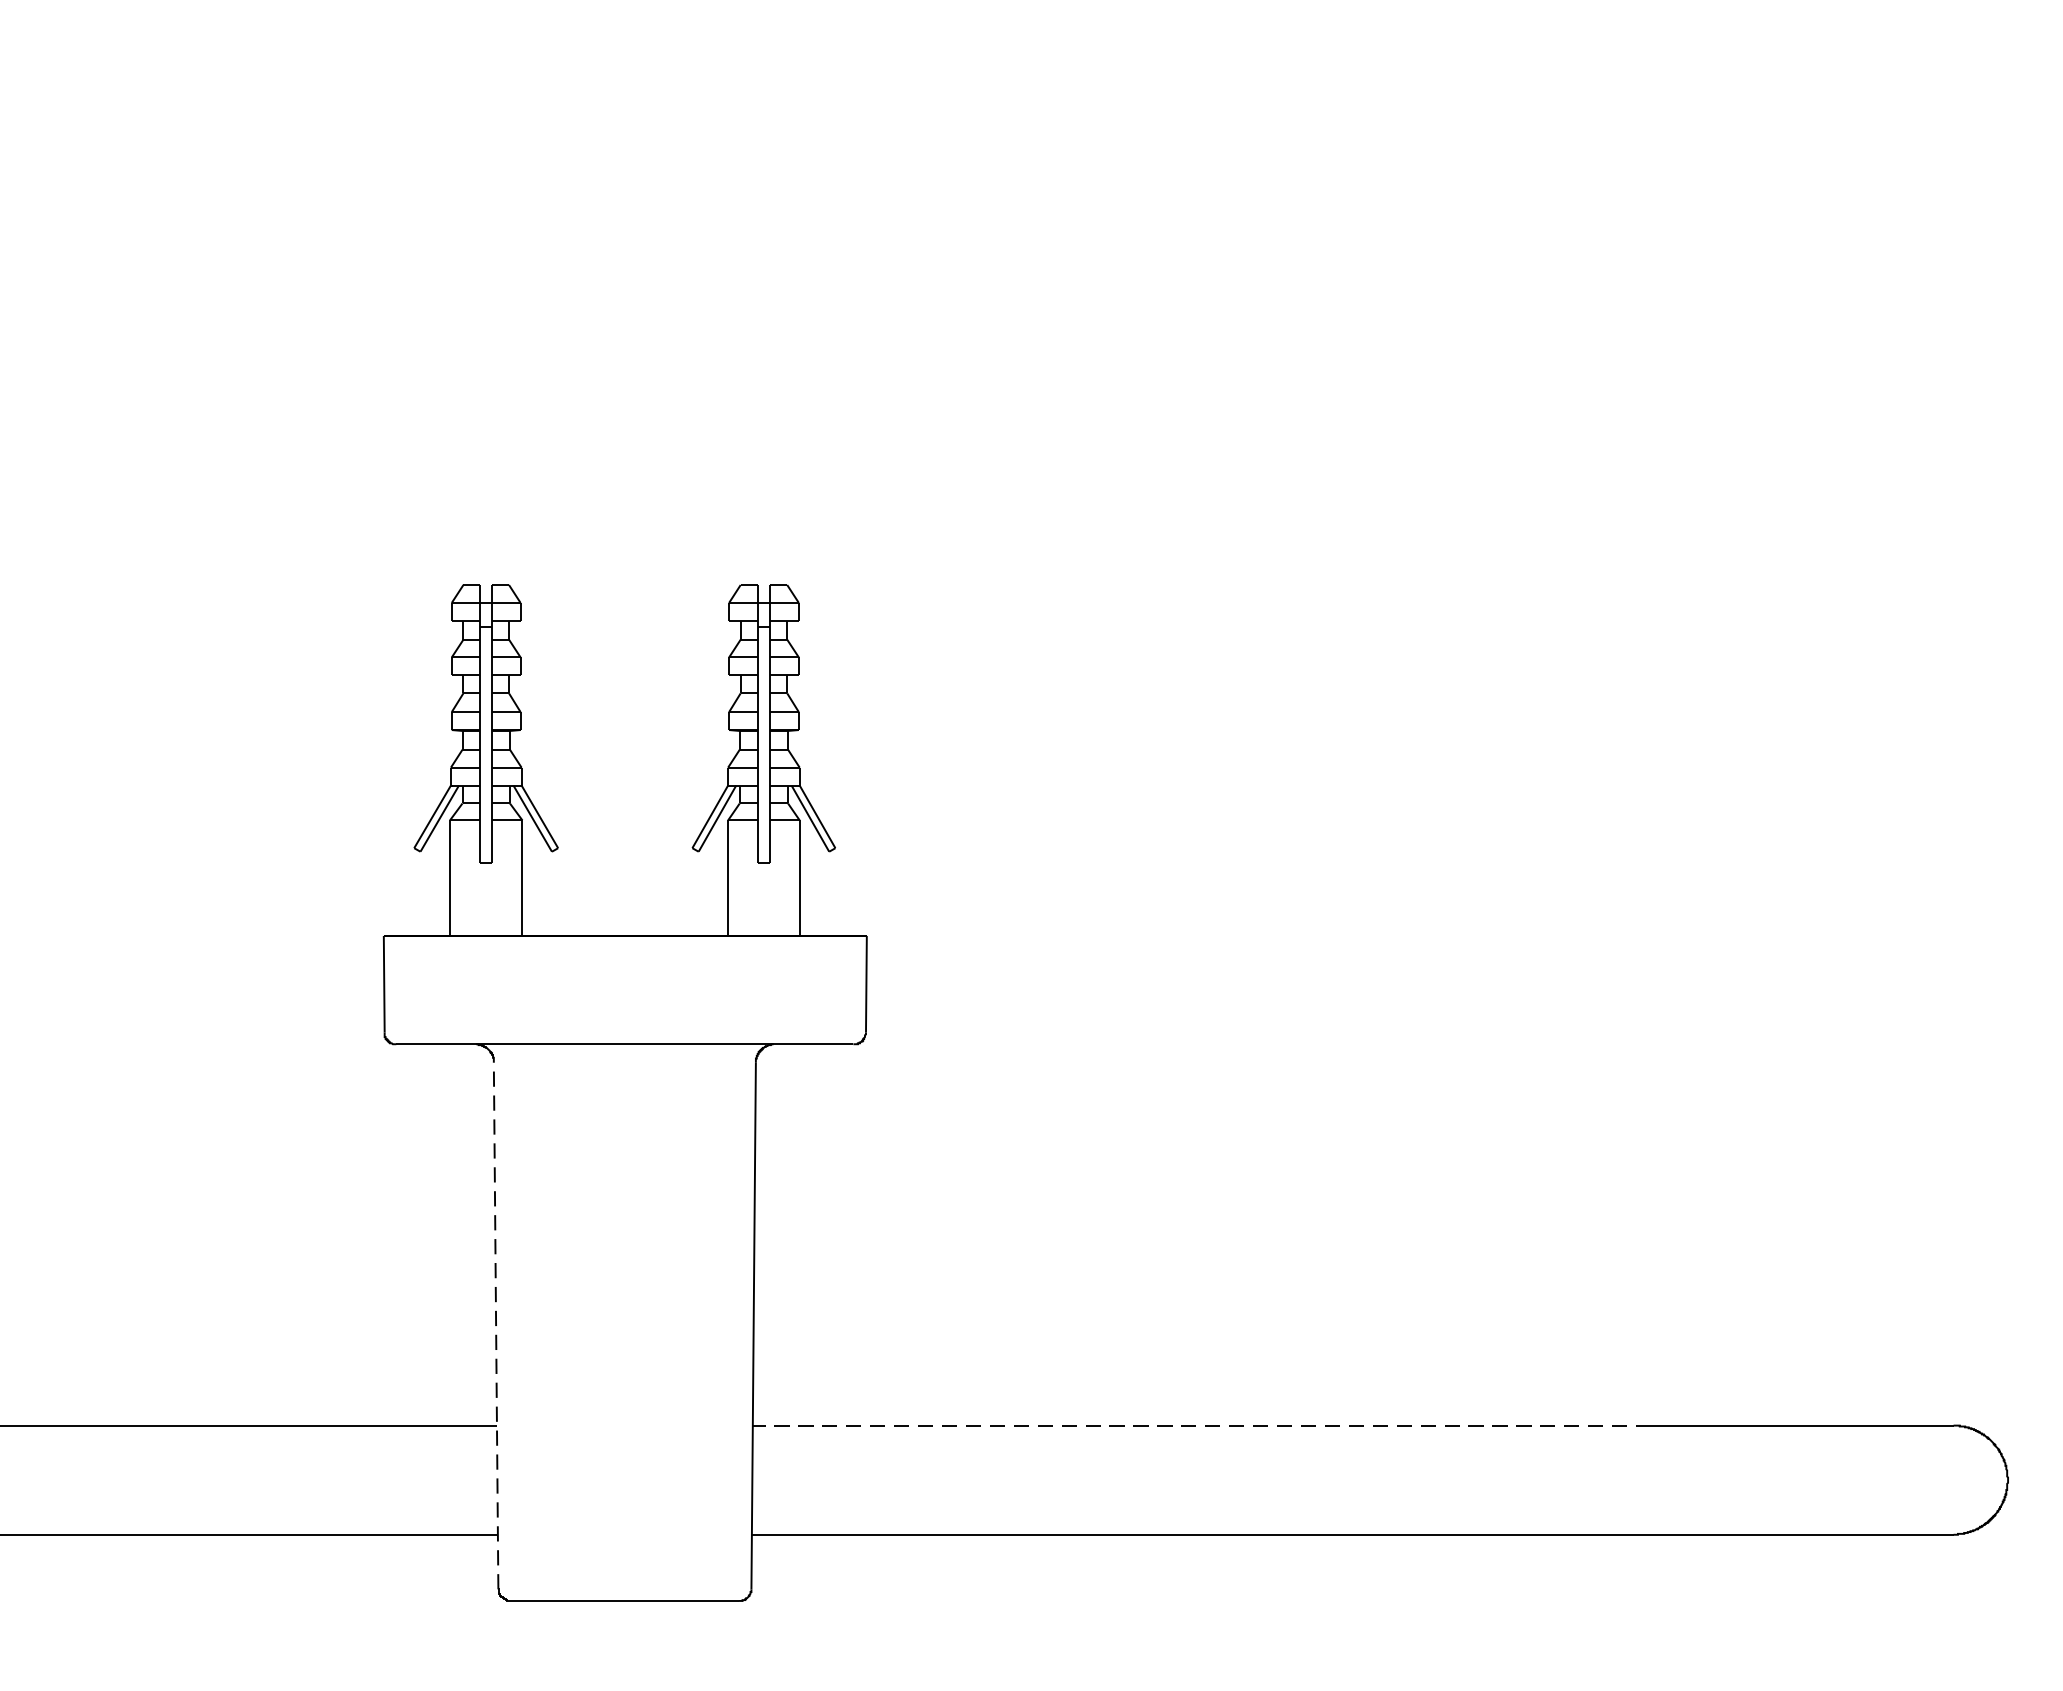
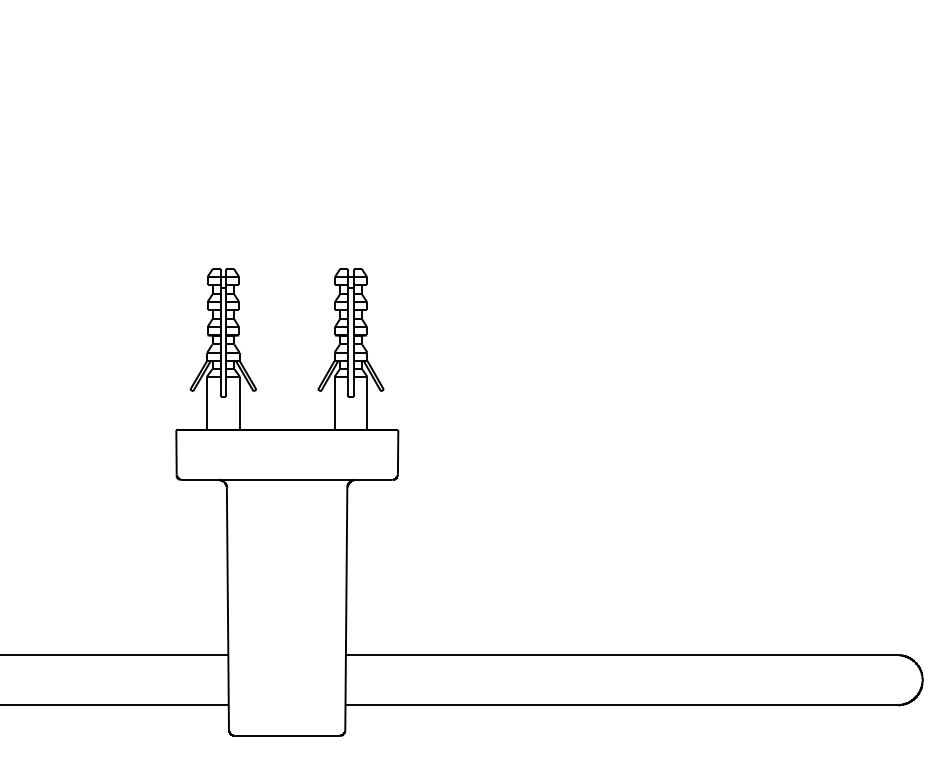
line: (495, 1324) -> (227, 608), dashed -> solid
line: (1202, 1426) -> (552, 655), dashed -> solid

